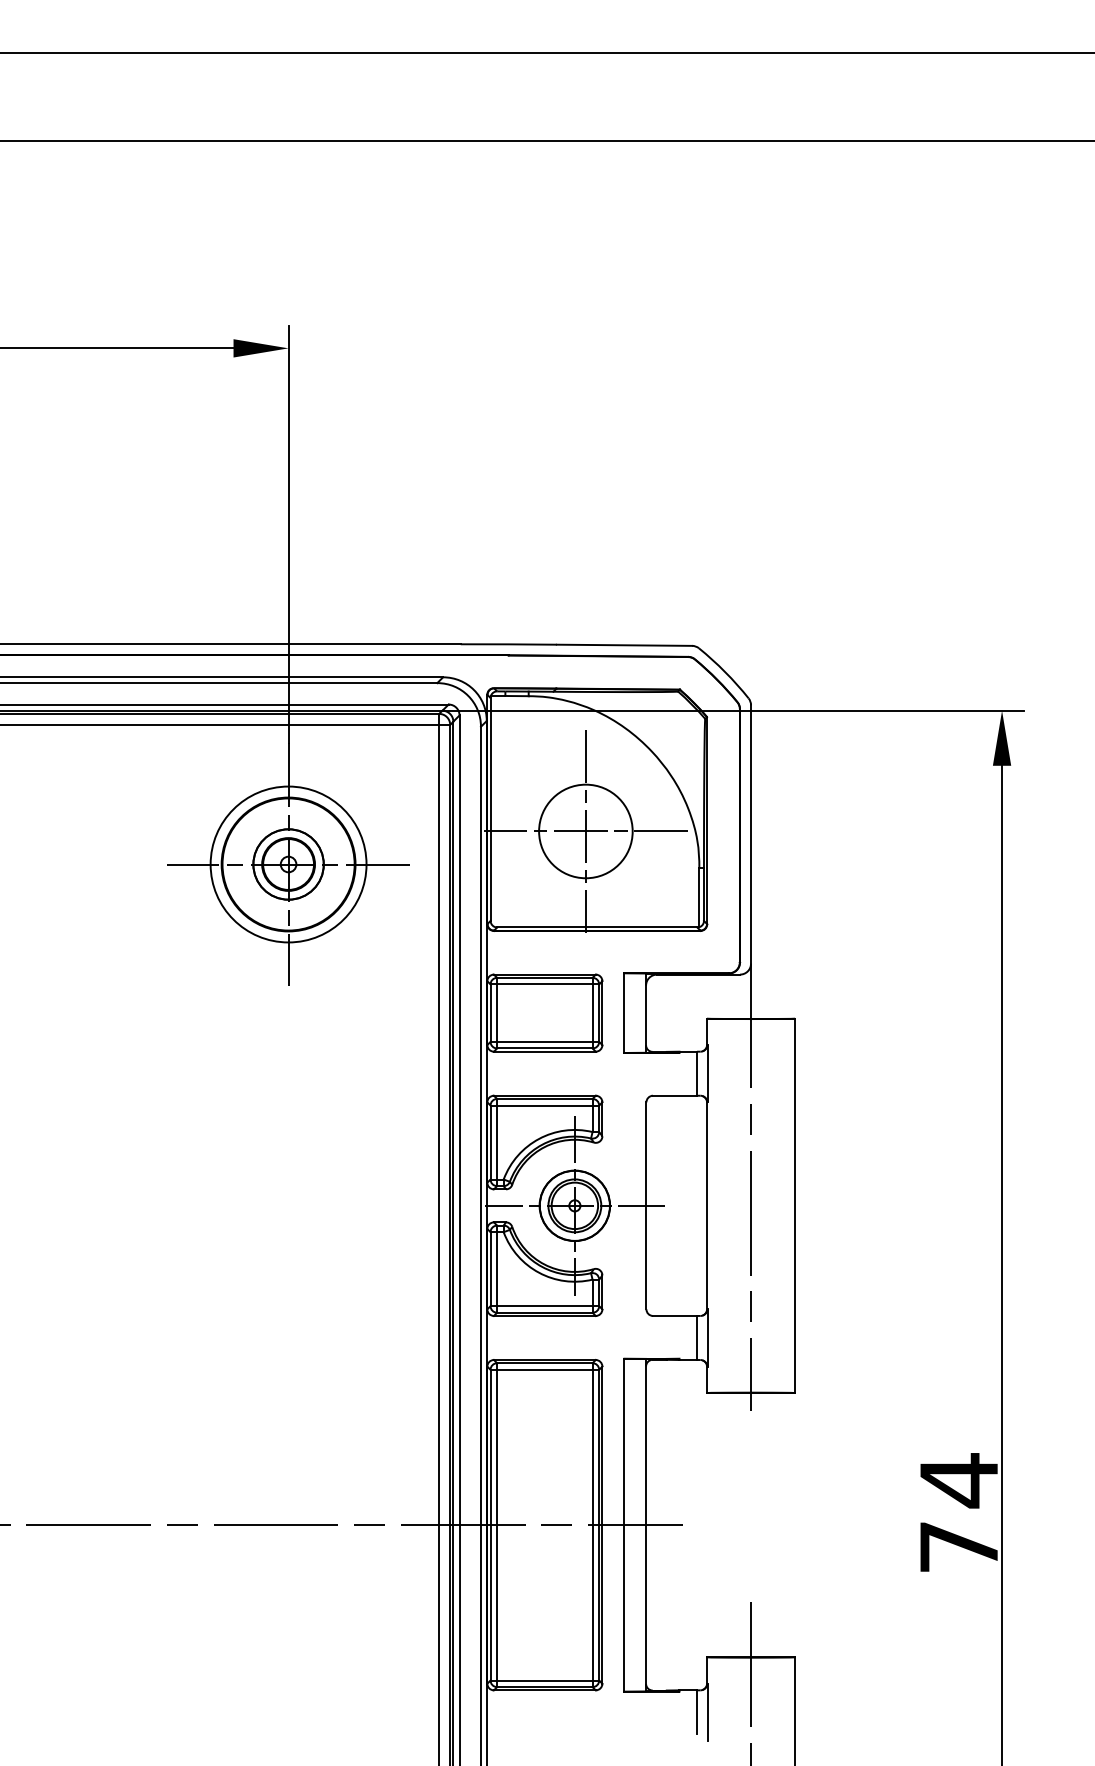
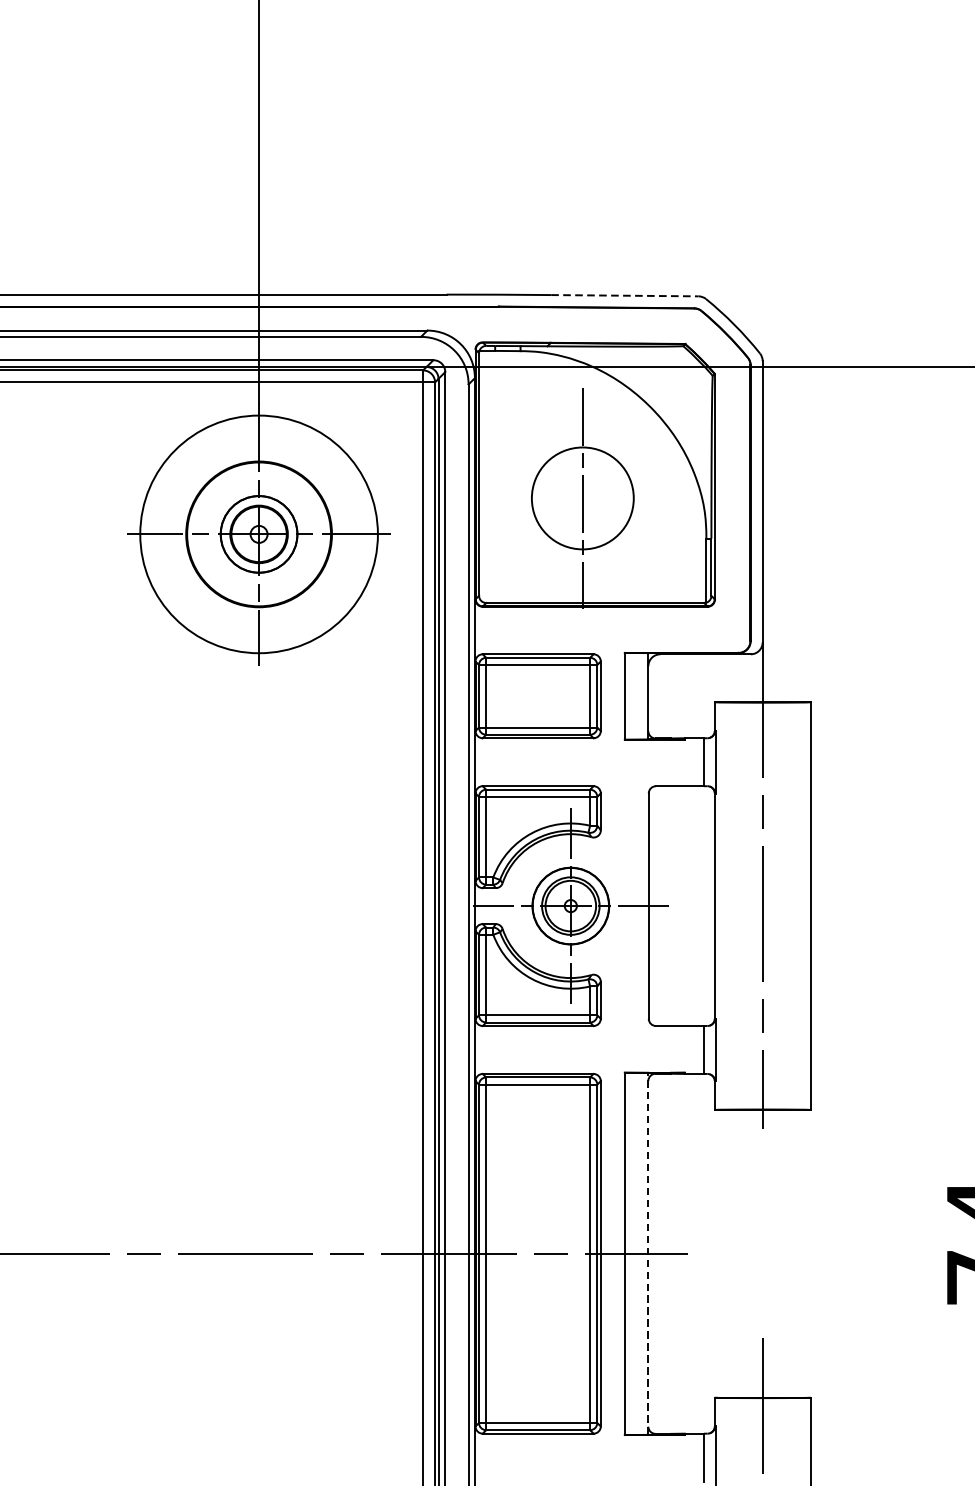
line: (624, 645) -> (624, 295), solid -> dashed
line: (585, 831) -> (582, 498), removed
circle: (288, 864) -> (259, 534), size x1.4
line: (646, 1524) -> (648, 1253), solid -> dashed

